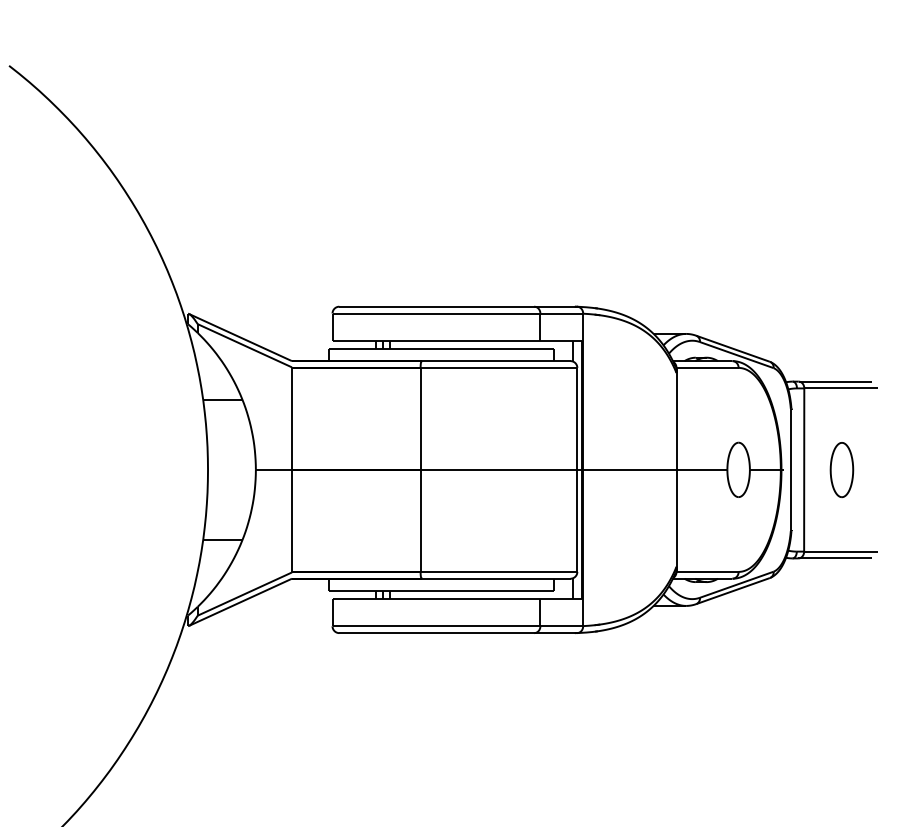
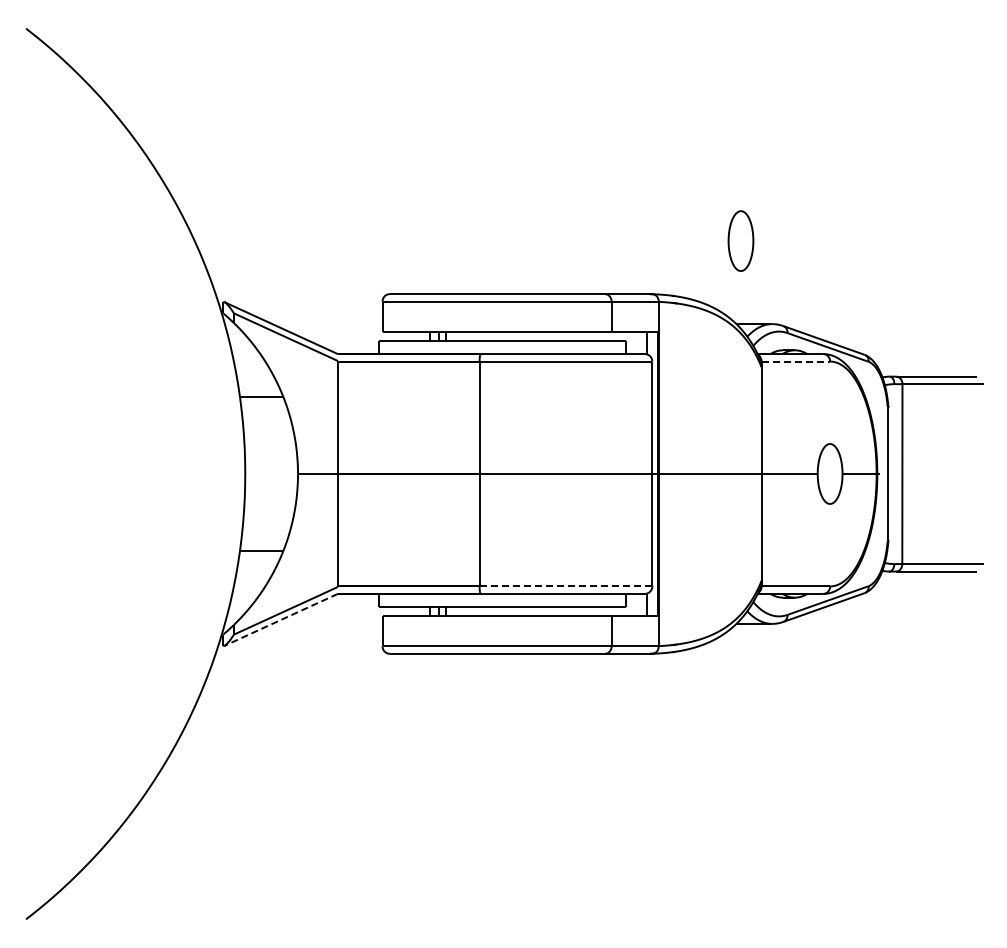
line: (708, 367) -> (796, 361), solid -> dashed
part: (841, 469) -> (740, 240), moved
line: (499, 571) -> (566, 586), solid -> dashed
line: (239, 602) -> (280, 620), solid -> dashed

